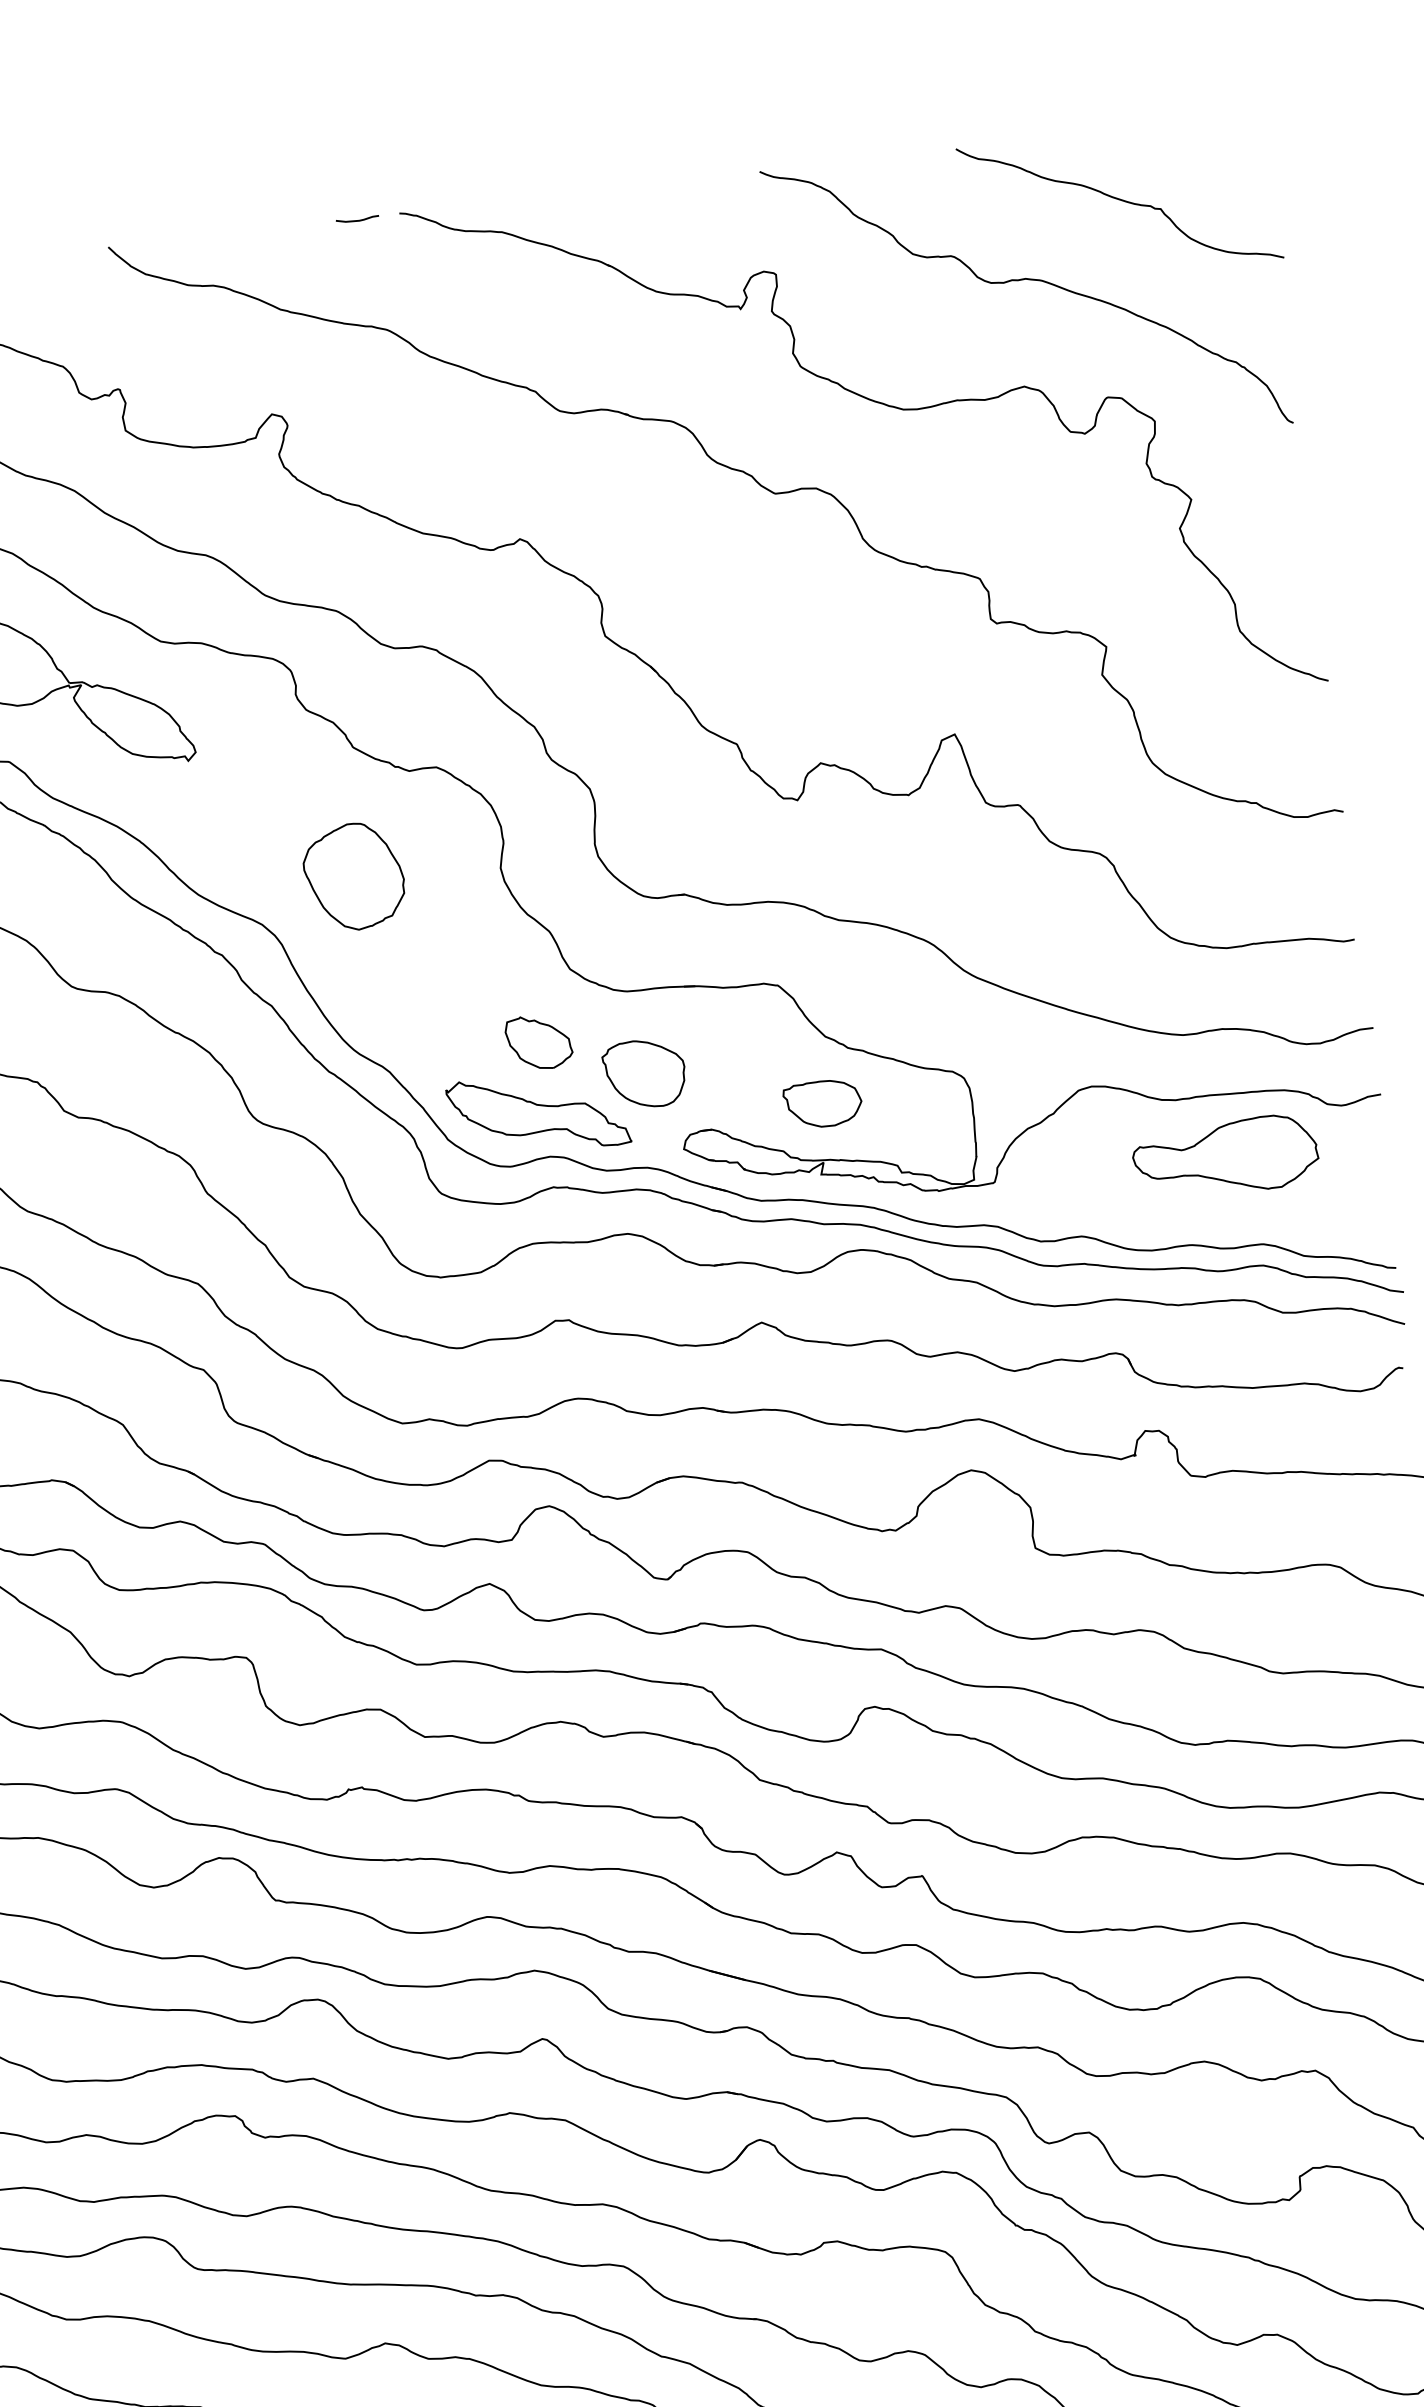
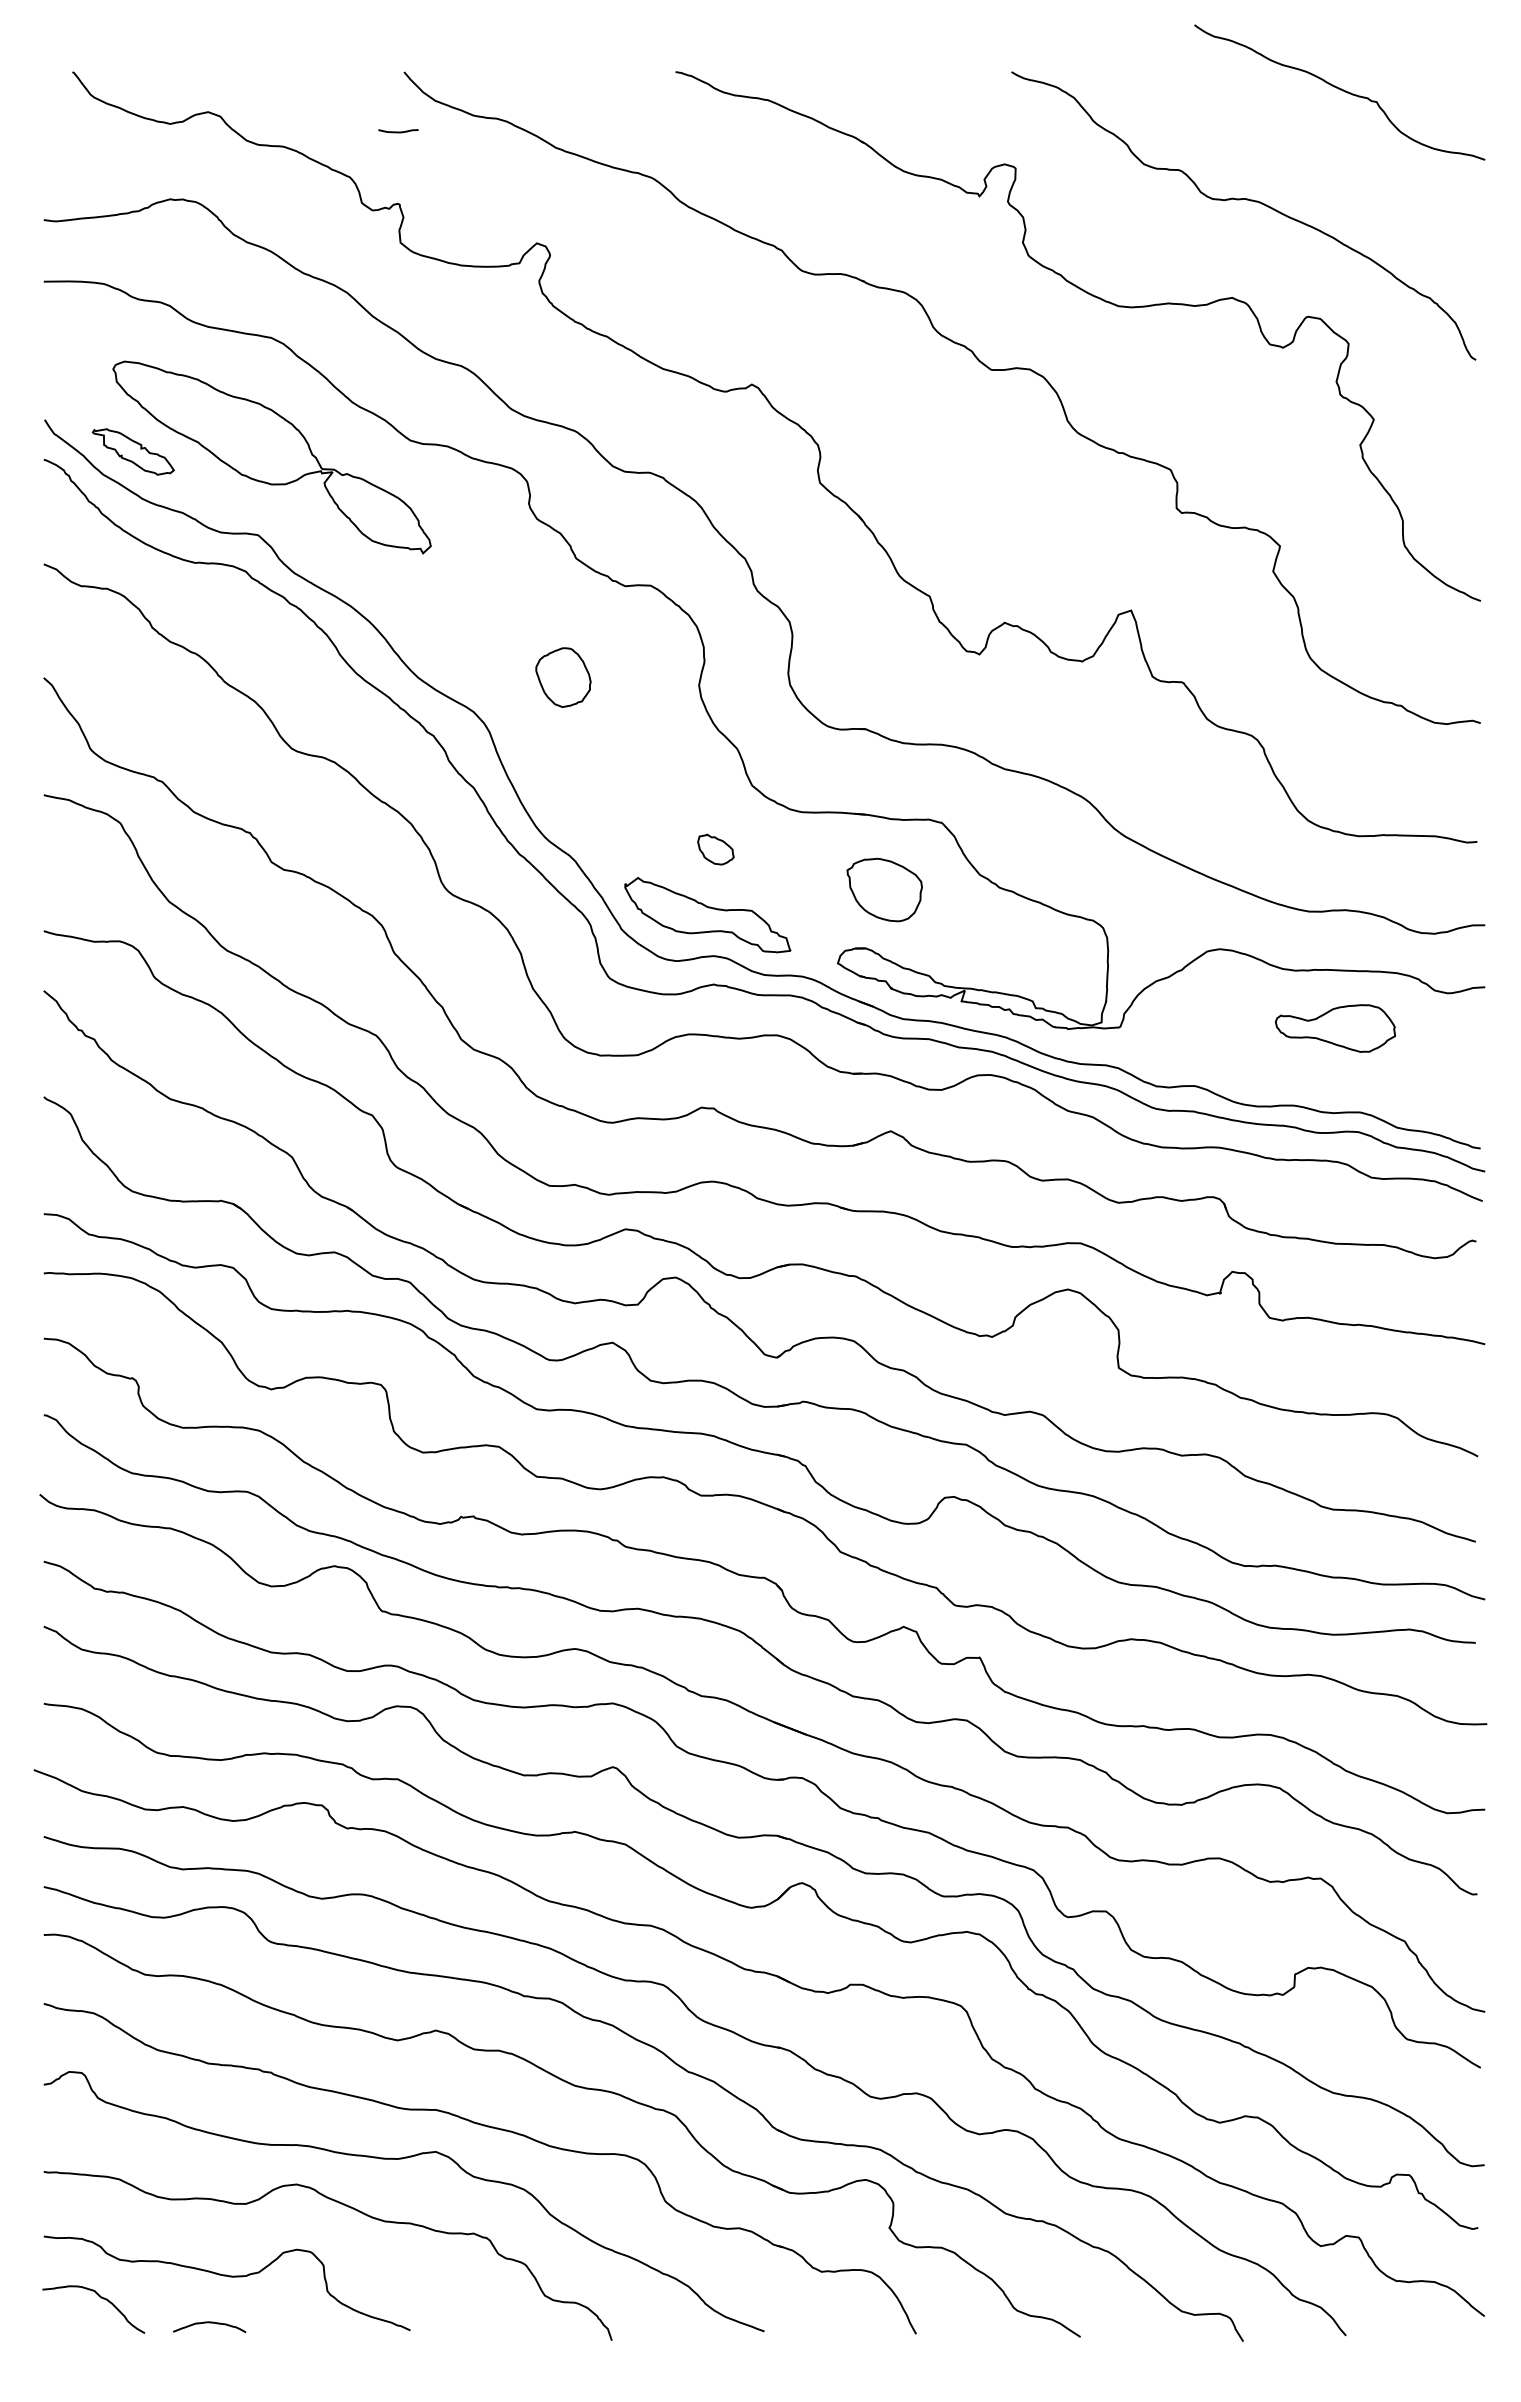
curve: (1120, 201) -> (1340, 90), moved
curve: (357, 219) -> (398, 131), moved
part: (354, 876) -> (563, 677), size x0.6
part: (538, 1042) -> (715, 849), size x0.6
part: (644, 1073) -> (884, 889), moved
part: (822, 1103) -> (970, 936), removed
part: (1225, 1157) -> (1335, 1028), size x0.7

